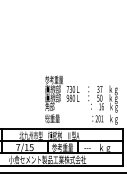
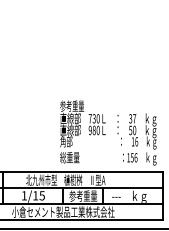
text: (99, 118) -> (132, 157), 201 -> 156
text: (18, 147) -> (24, 195), 7/15 -> 1/15

